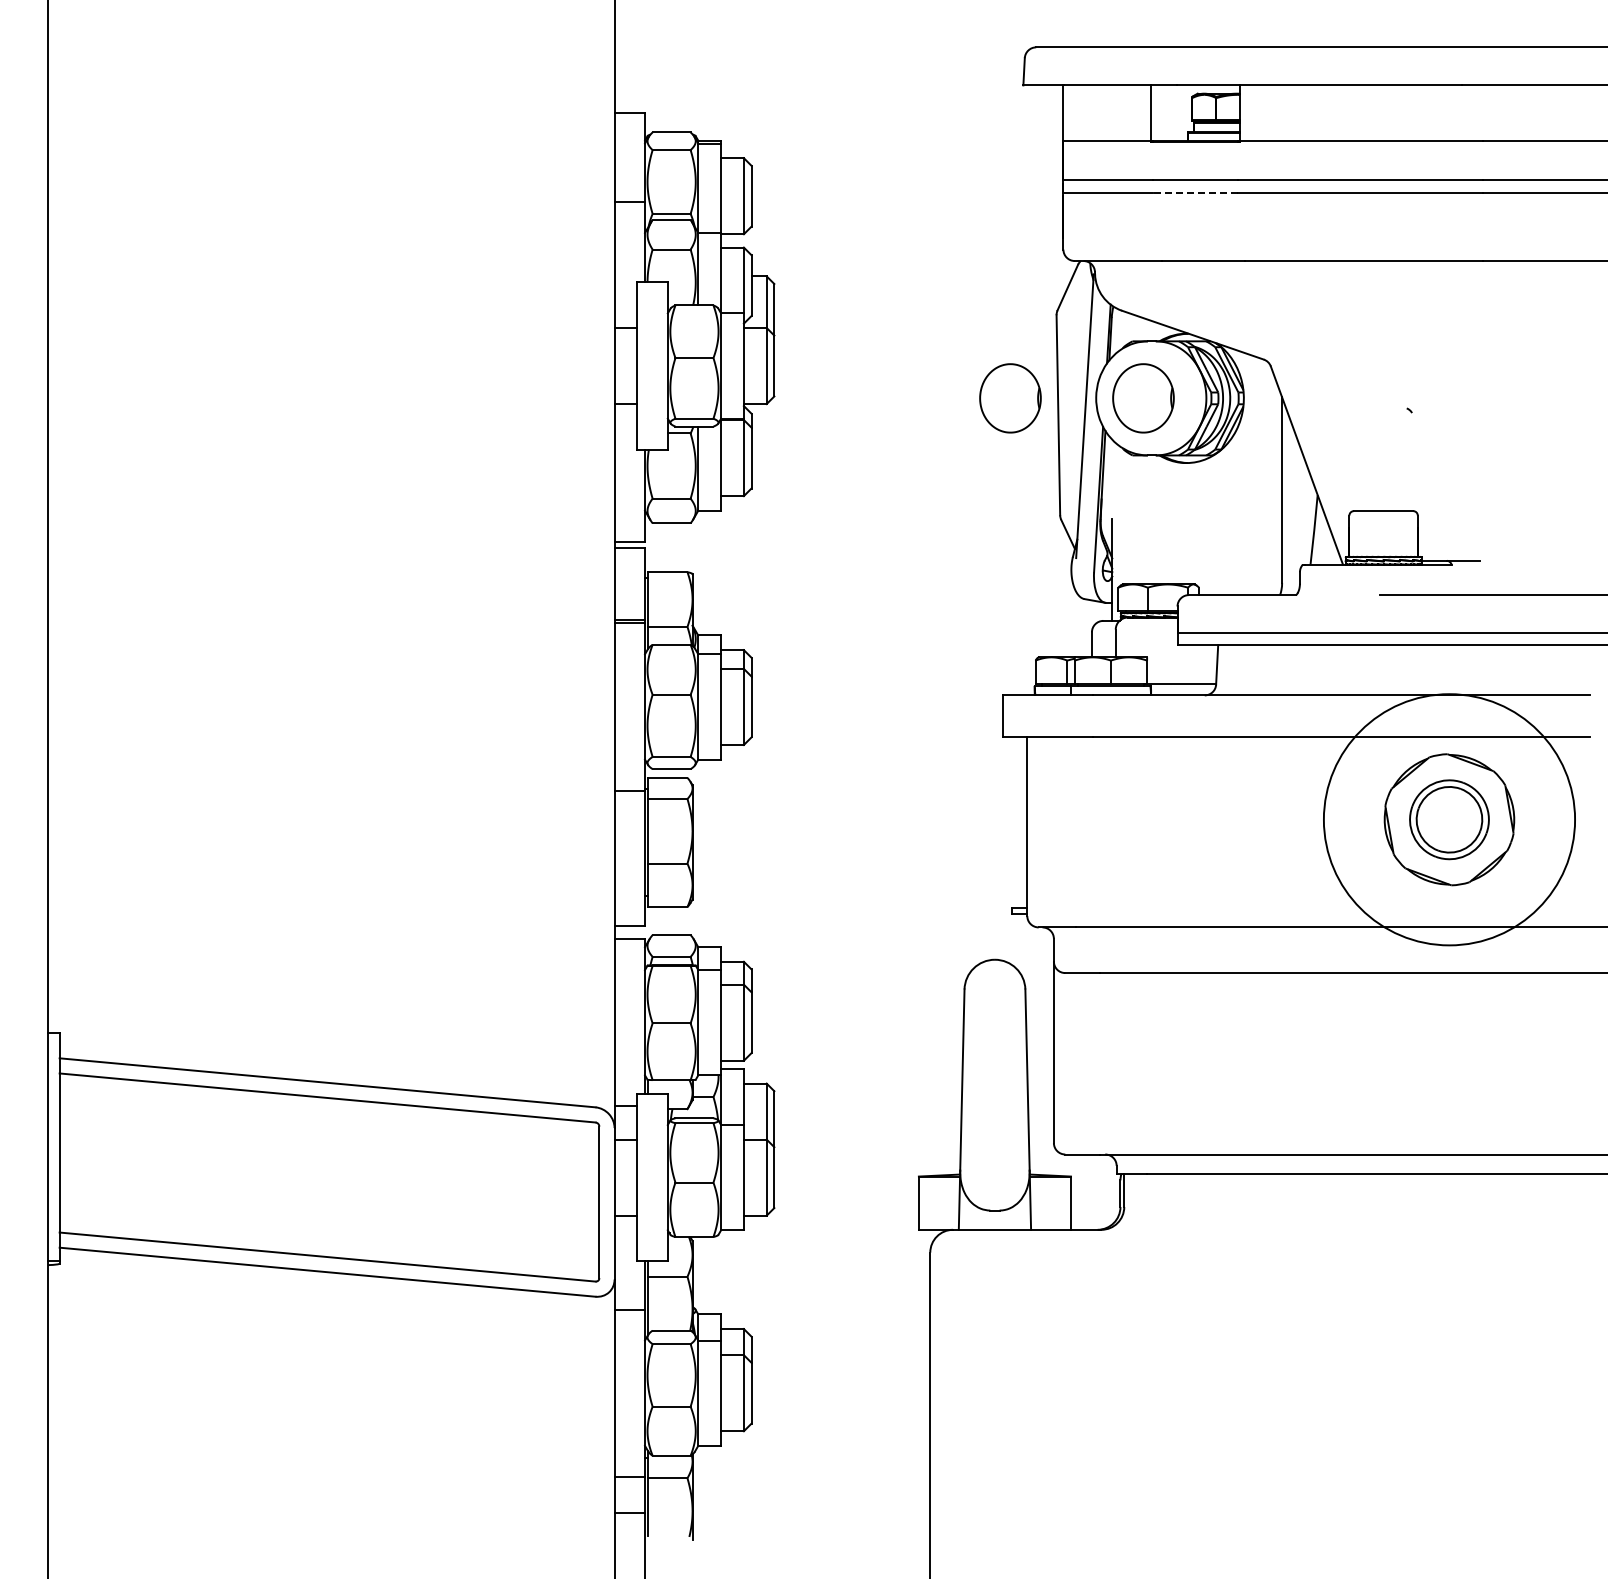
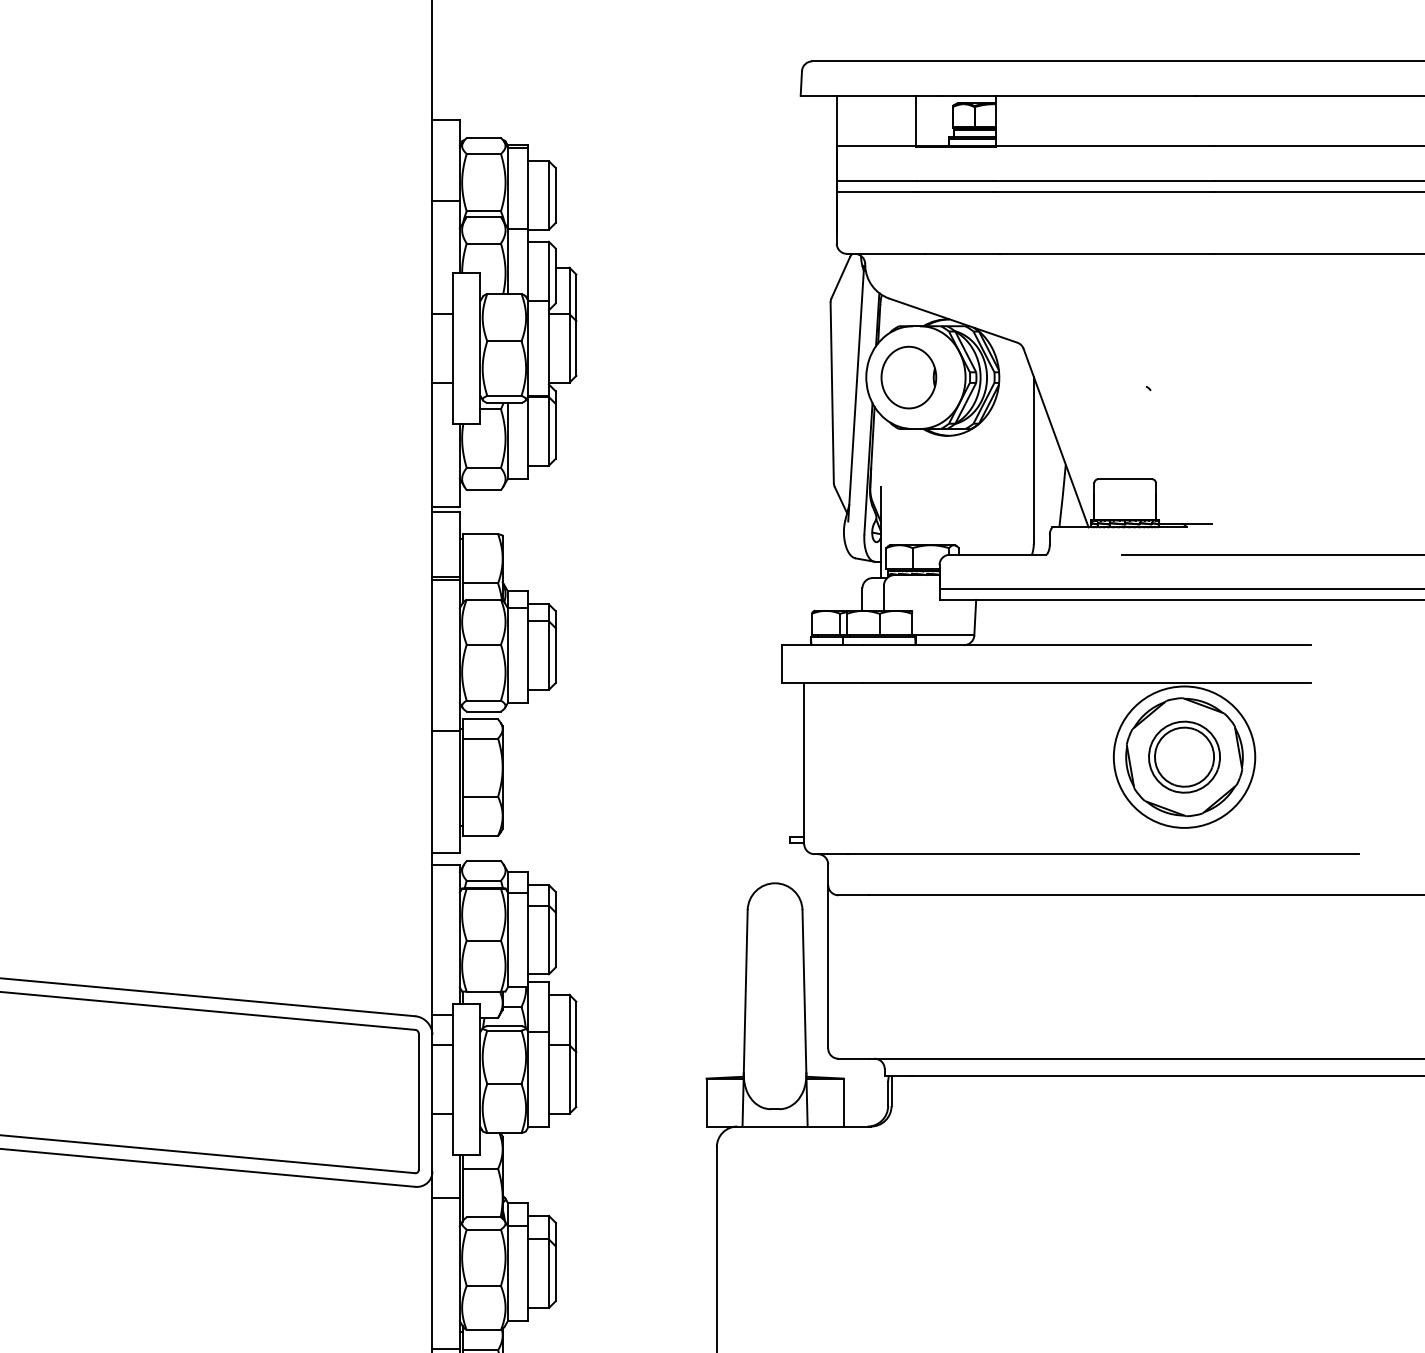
line: (1194, 192) -> (954, 192), dashed -> solid
part: (1010, 398) -> (789, 377), removed
circle: (1448, 819) -> (1183, 756), size x0.62

